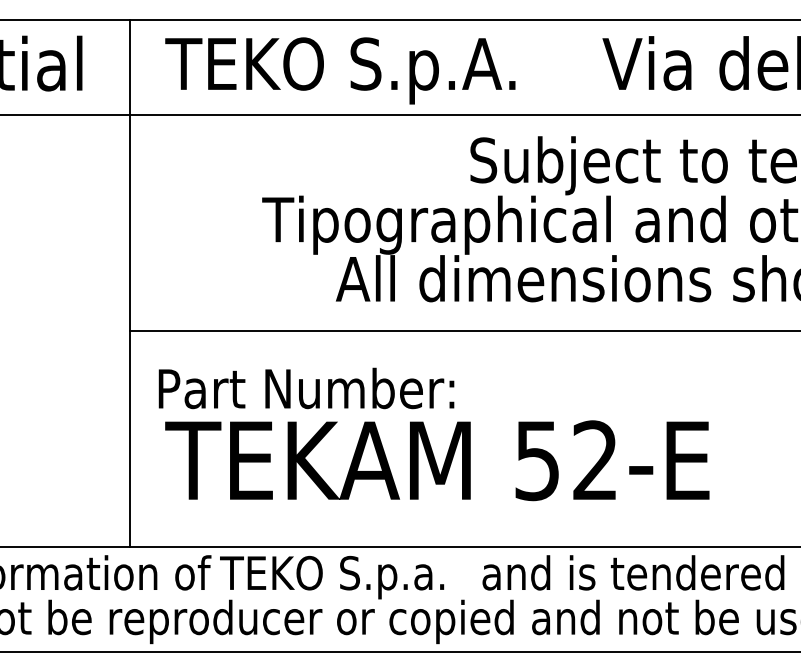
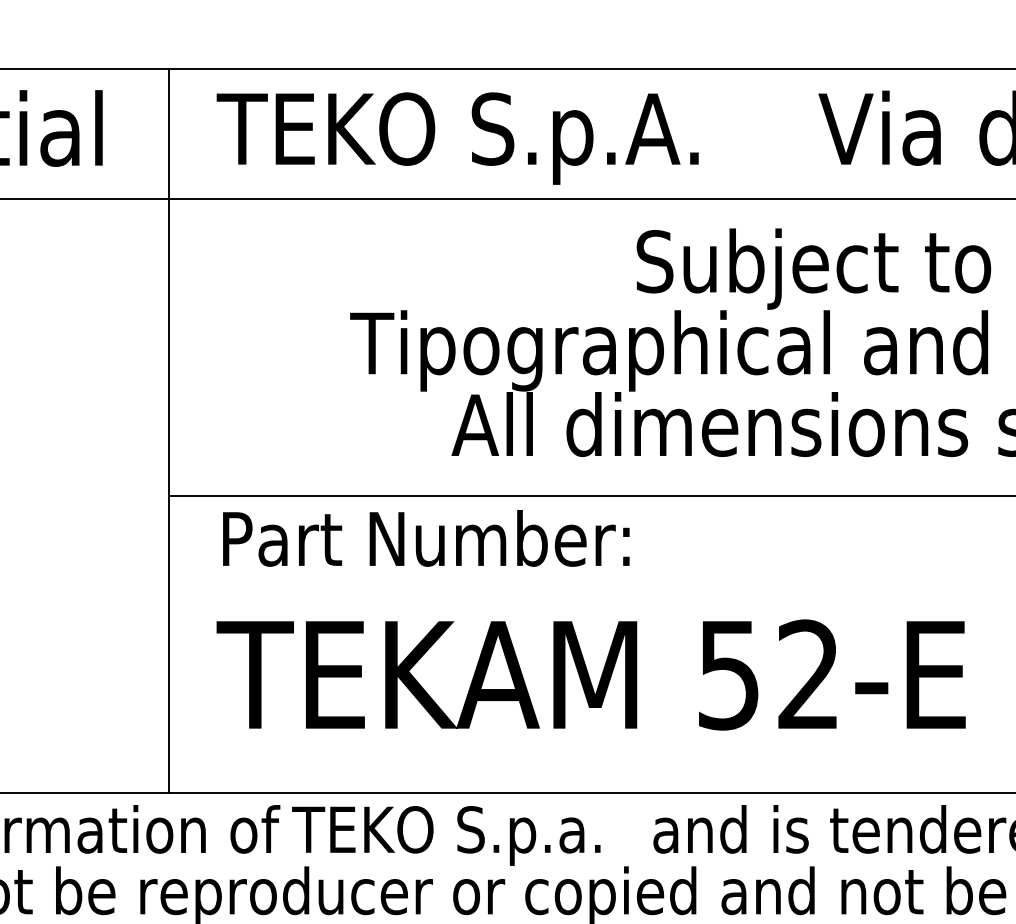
text: (306, 388) -> (426, 538), moved

